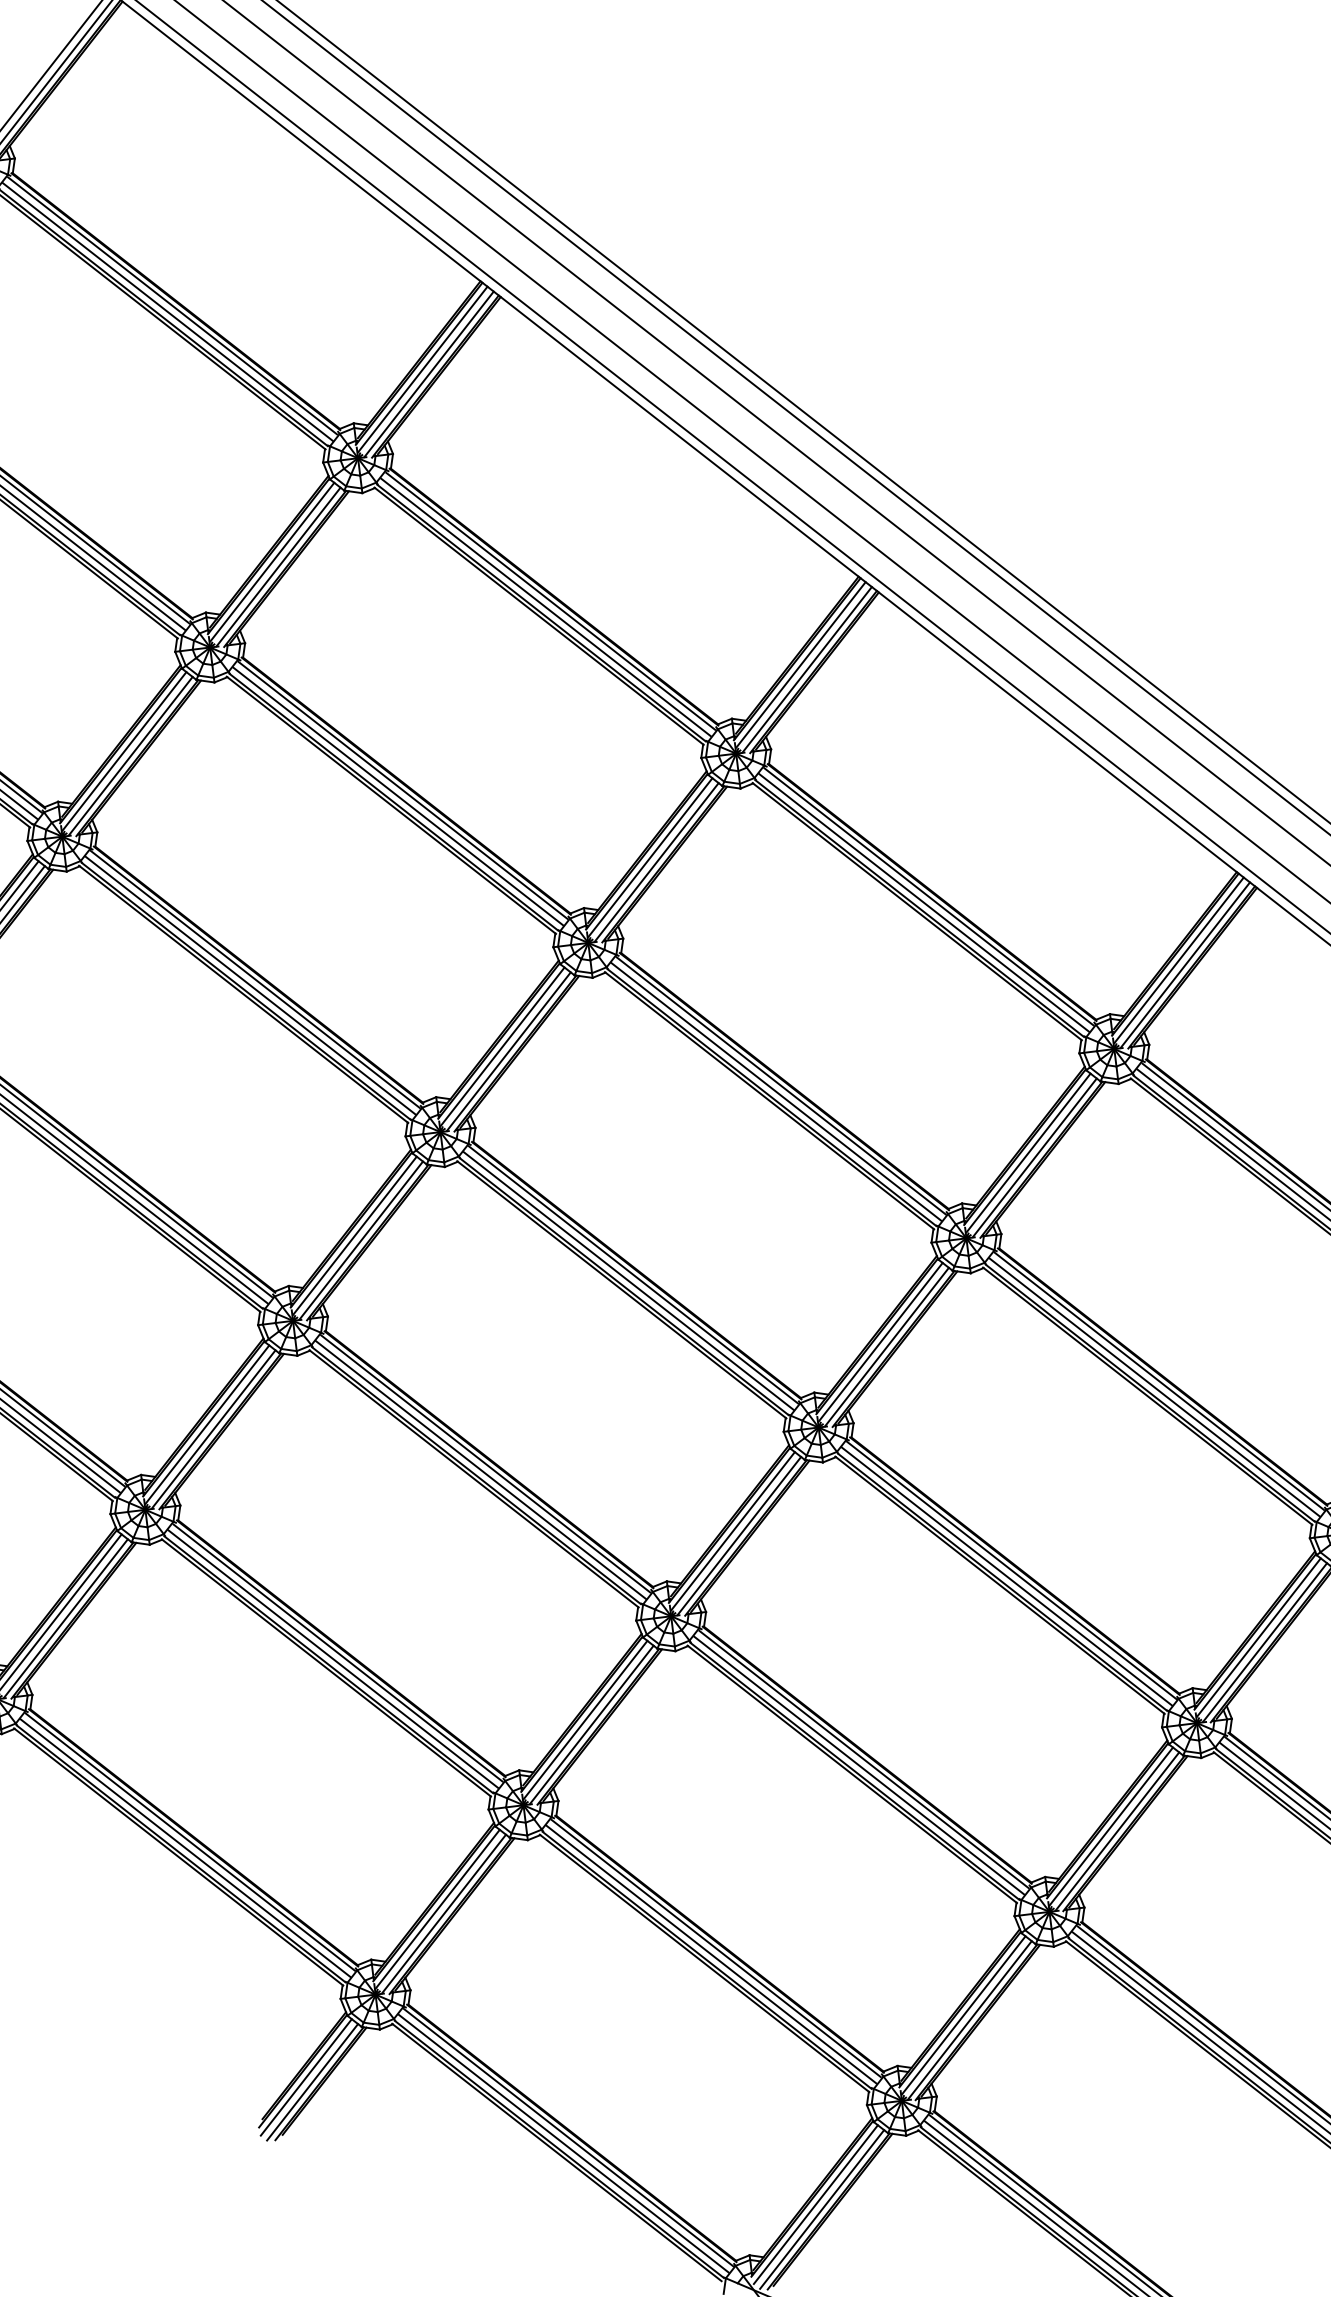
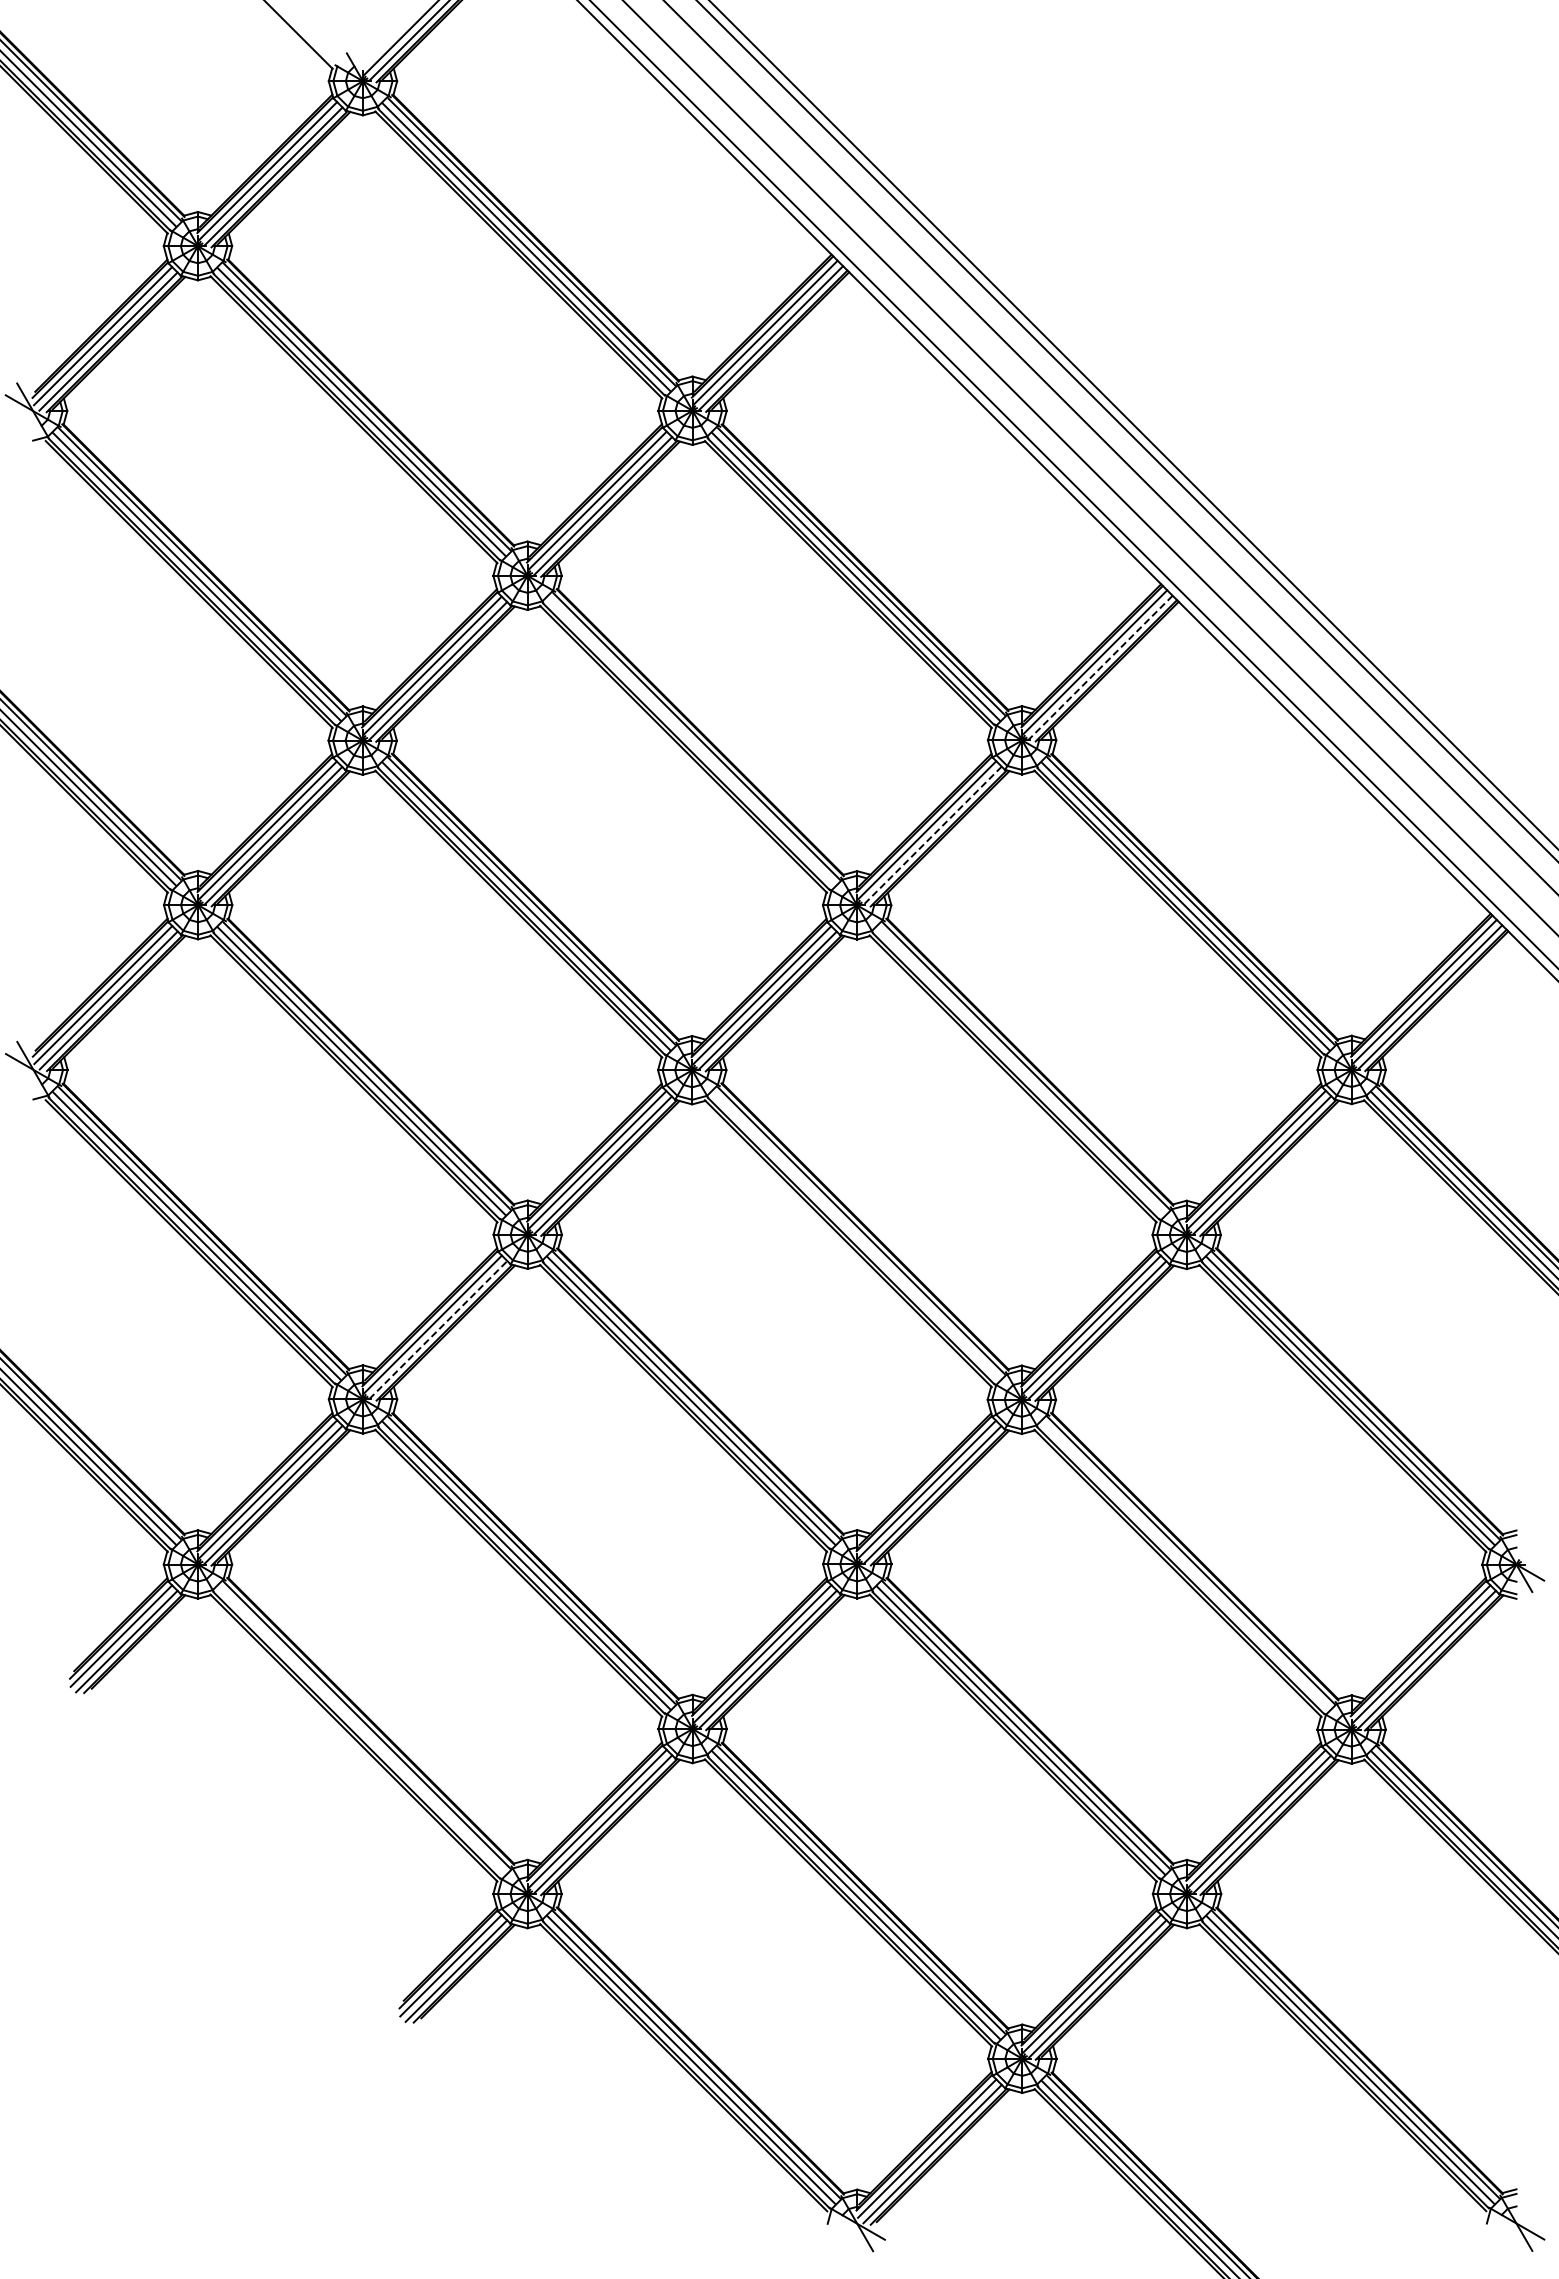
line: (807, 669) -> (1100, 667), solid -> dashed
line: (398, 796) -> (691, 741), removed
line: (656, 862) -> (932, 835), solid -> dashed
line: (775, 1091) -> (1020, 1070), removed
line: (628, 1280) -> (855, 1235), removed
line: (213, 1429) -> (438, 1330), solid -> dashed
line: (1006, 1576) -> (1185, 1565), removed
line: (185, 1848) -> (361, 1730), removed

